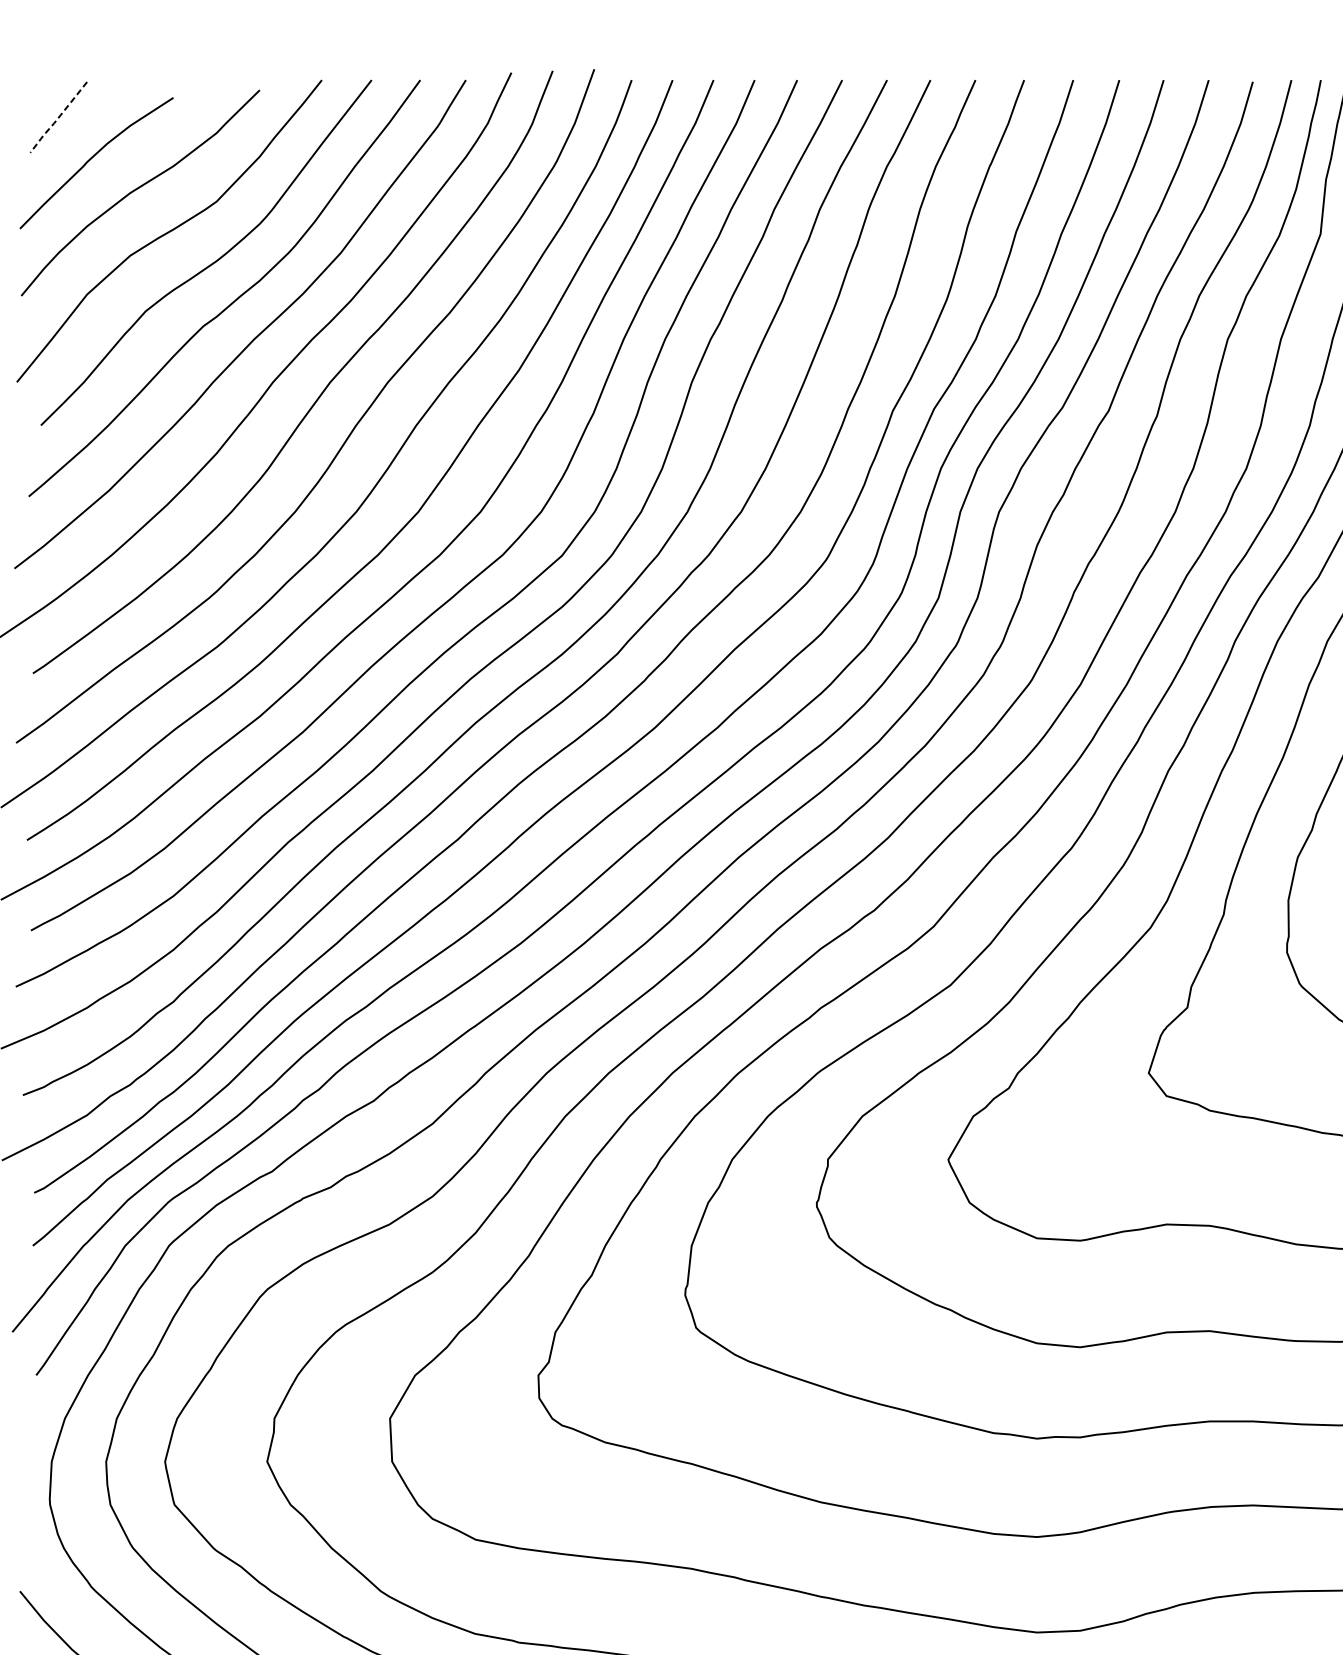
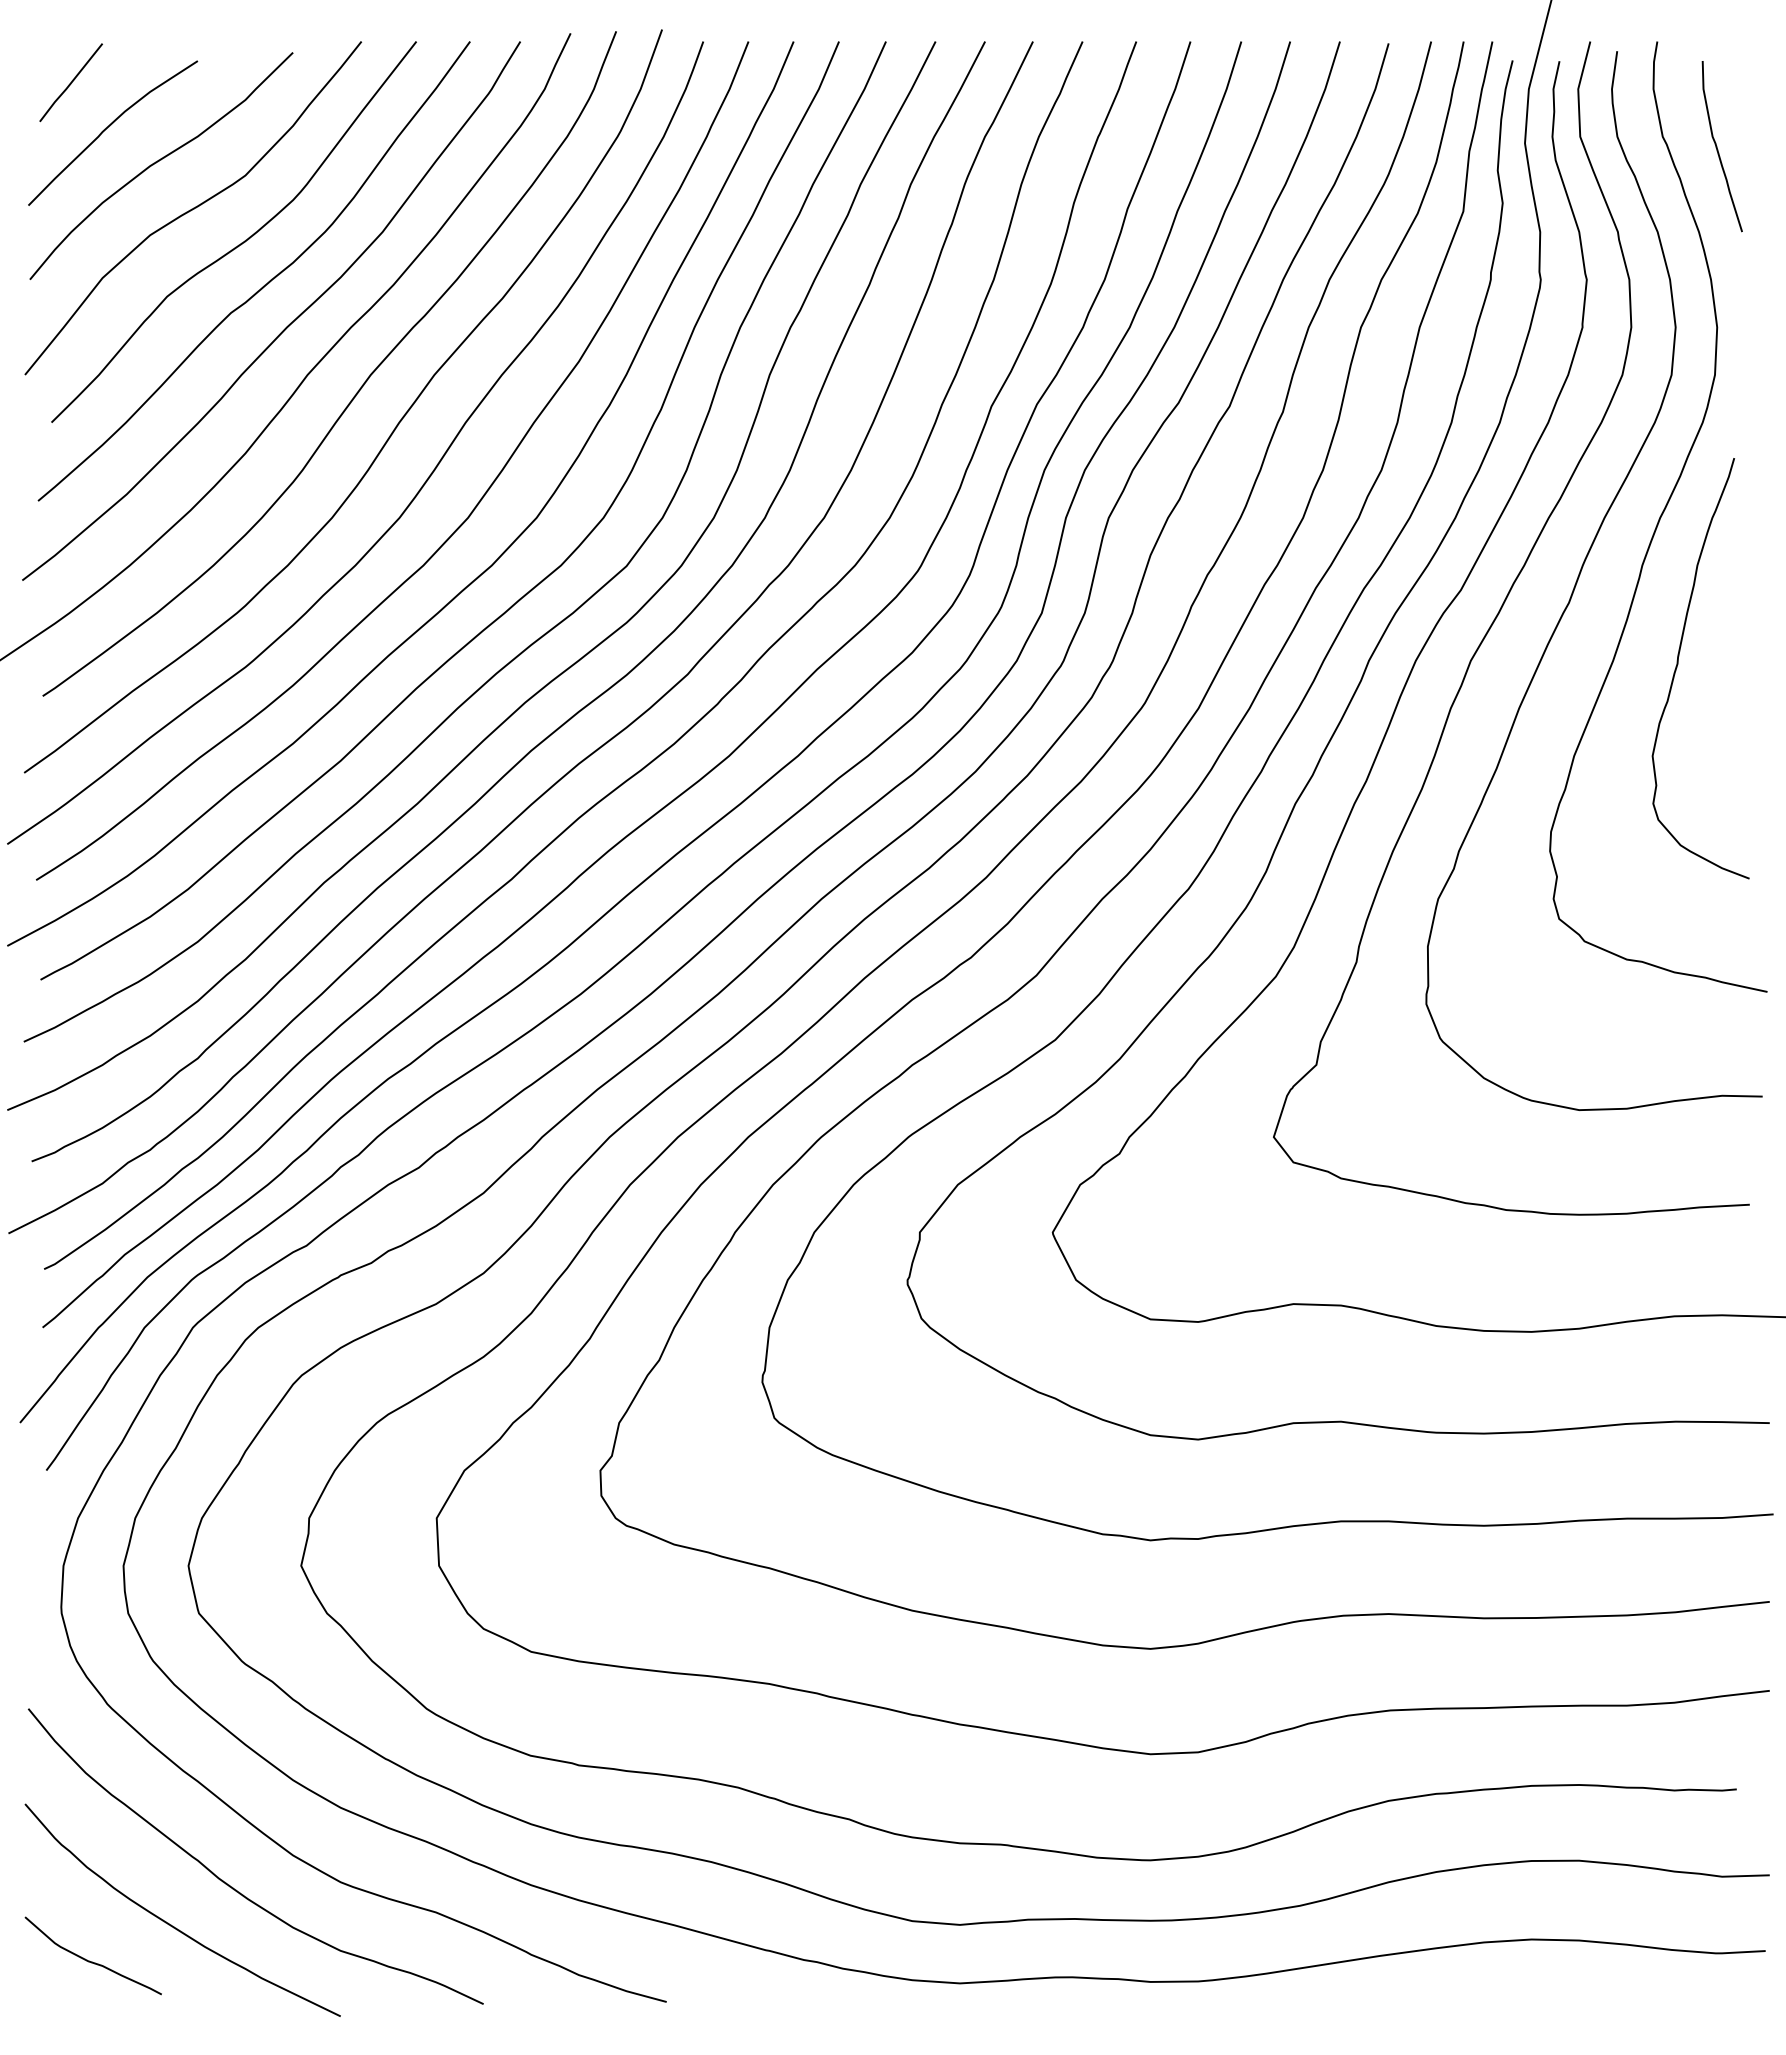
line: (58, 118) -> (70, 83), dashed -> solid

